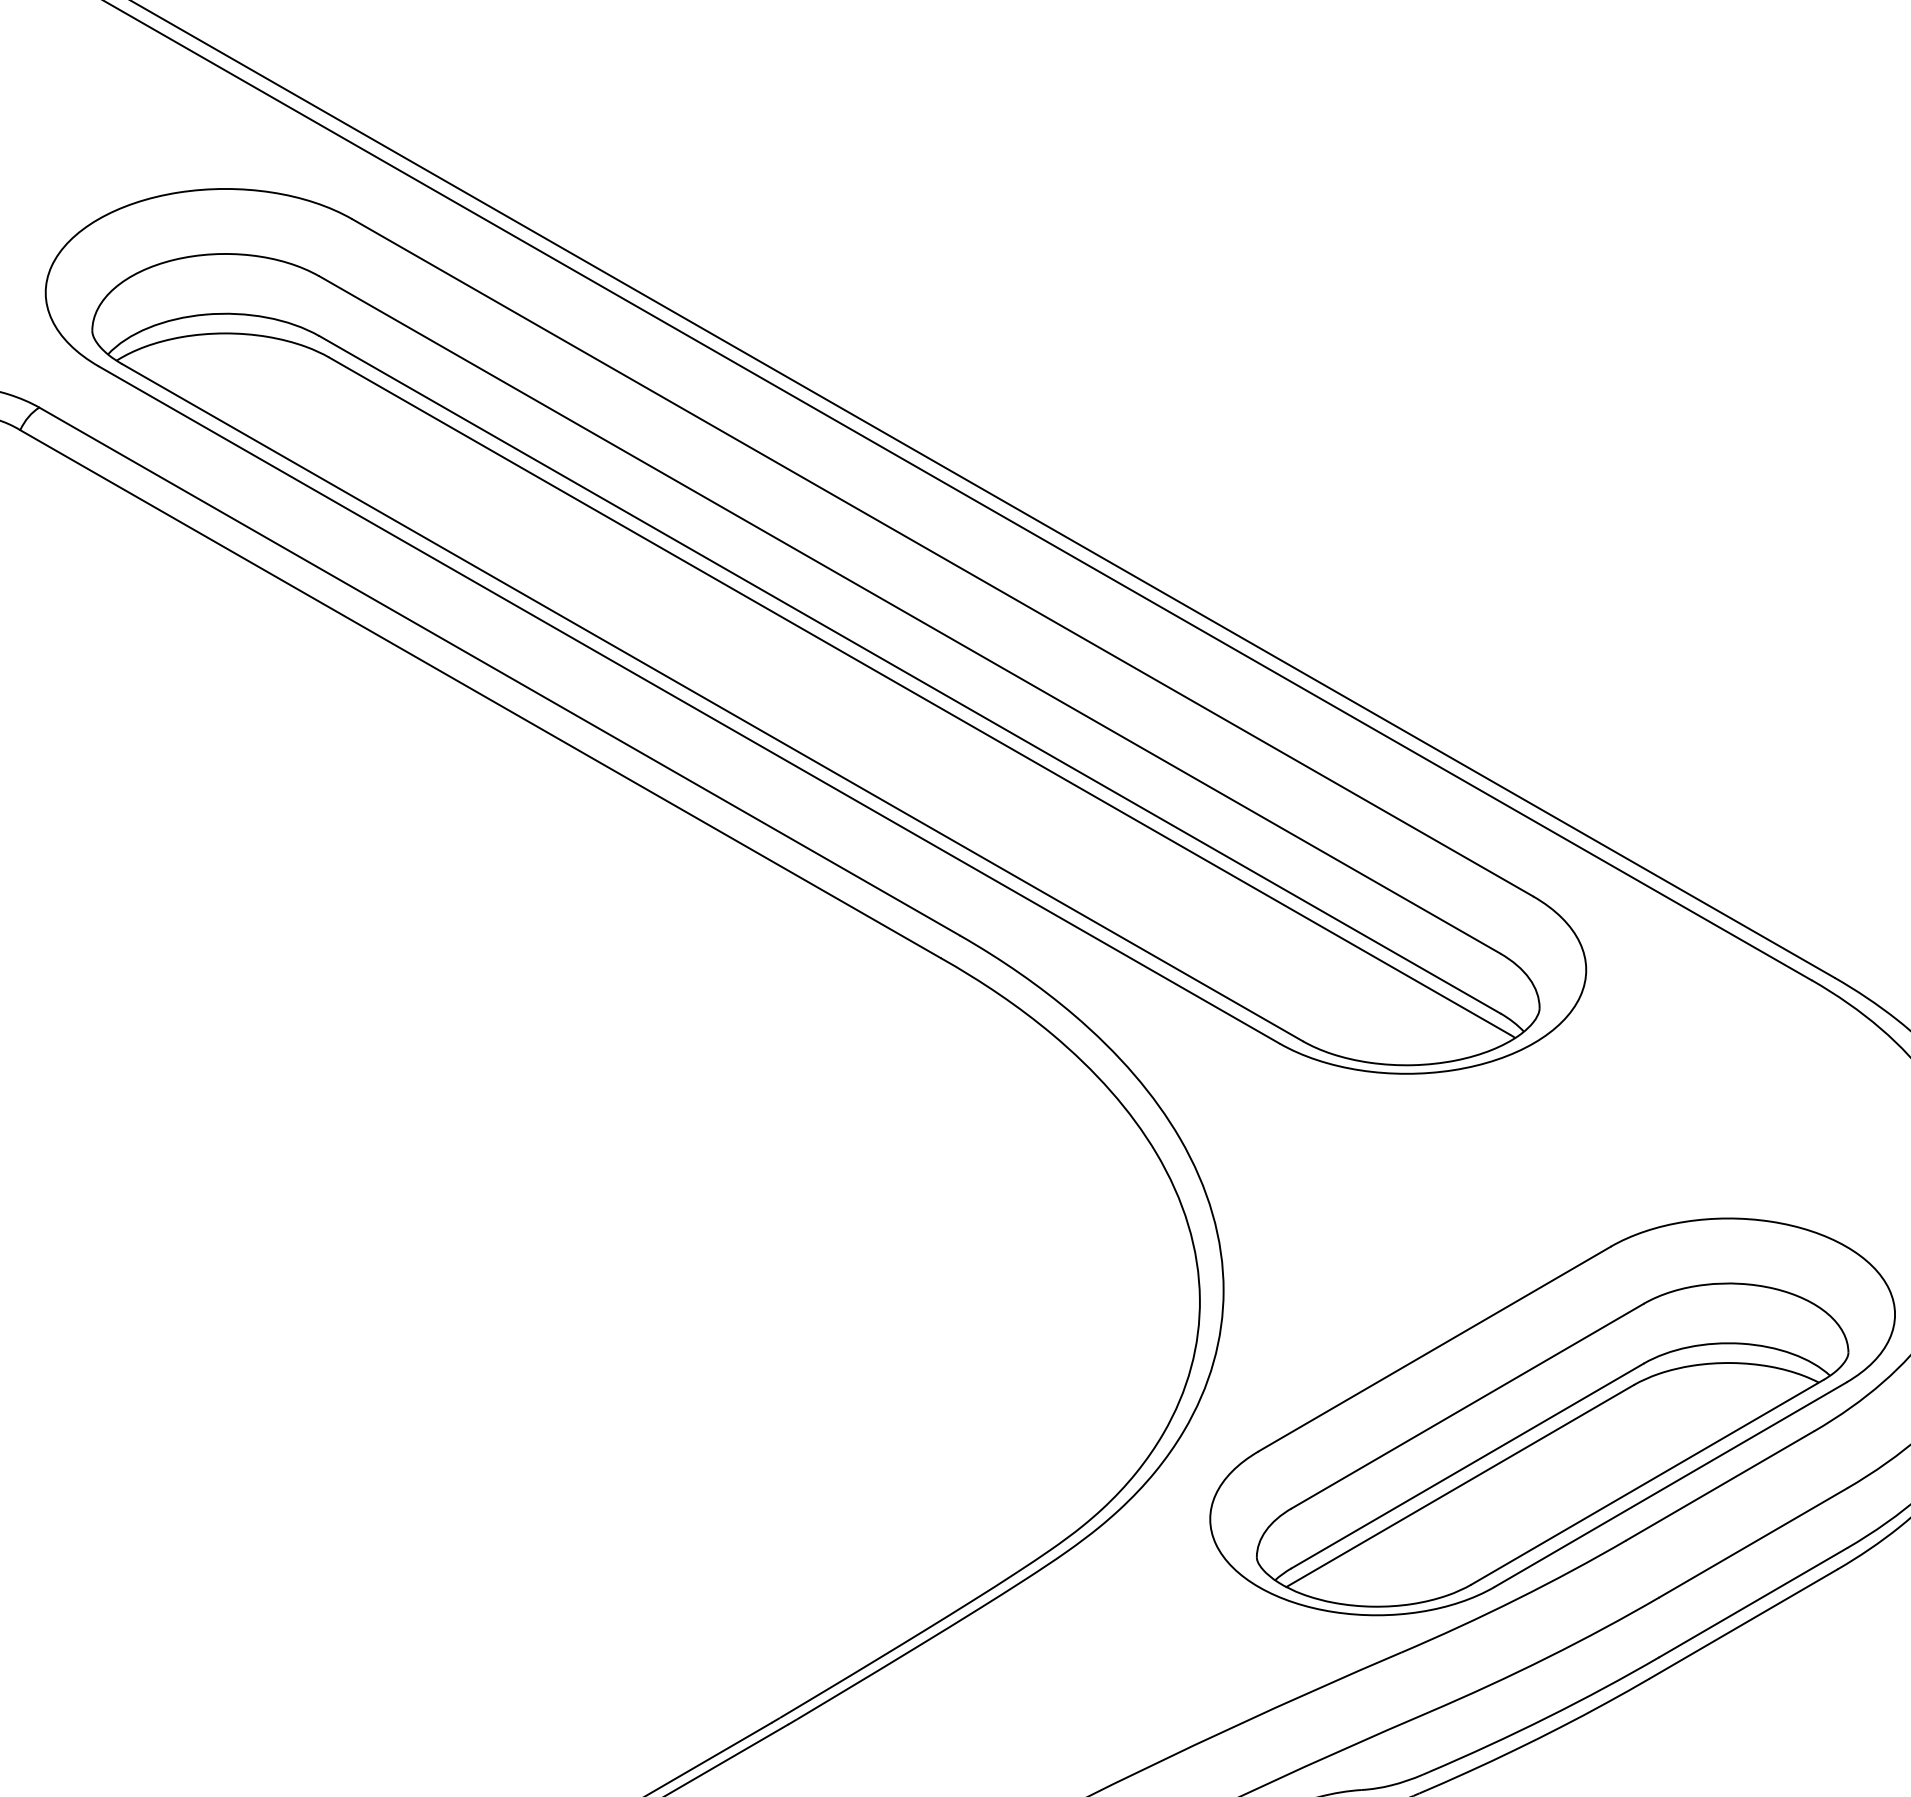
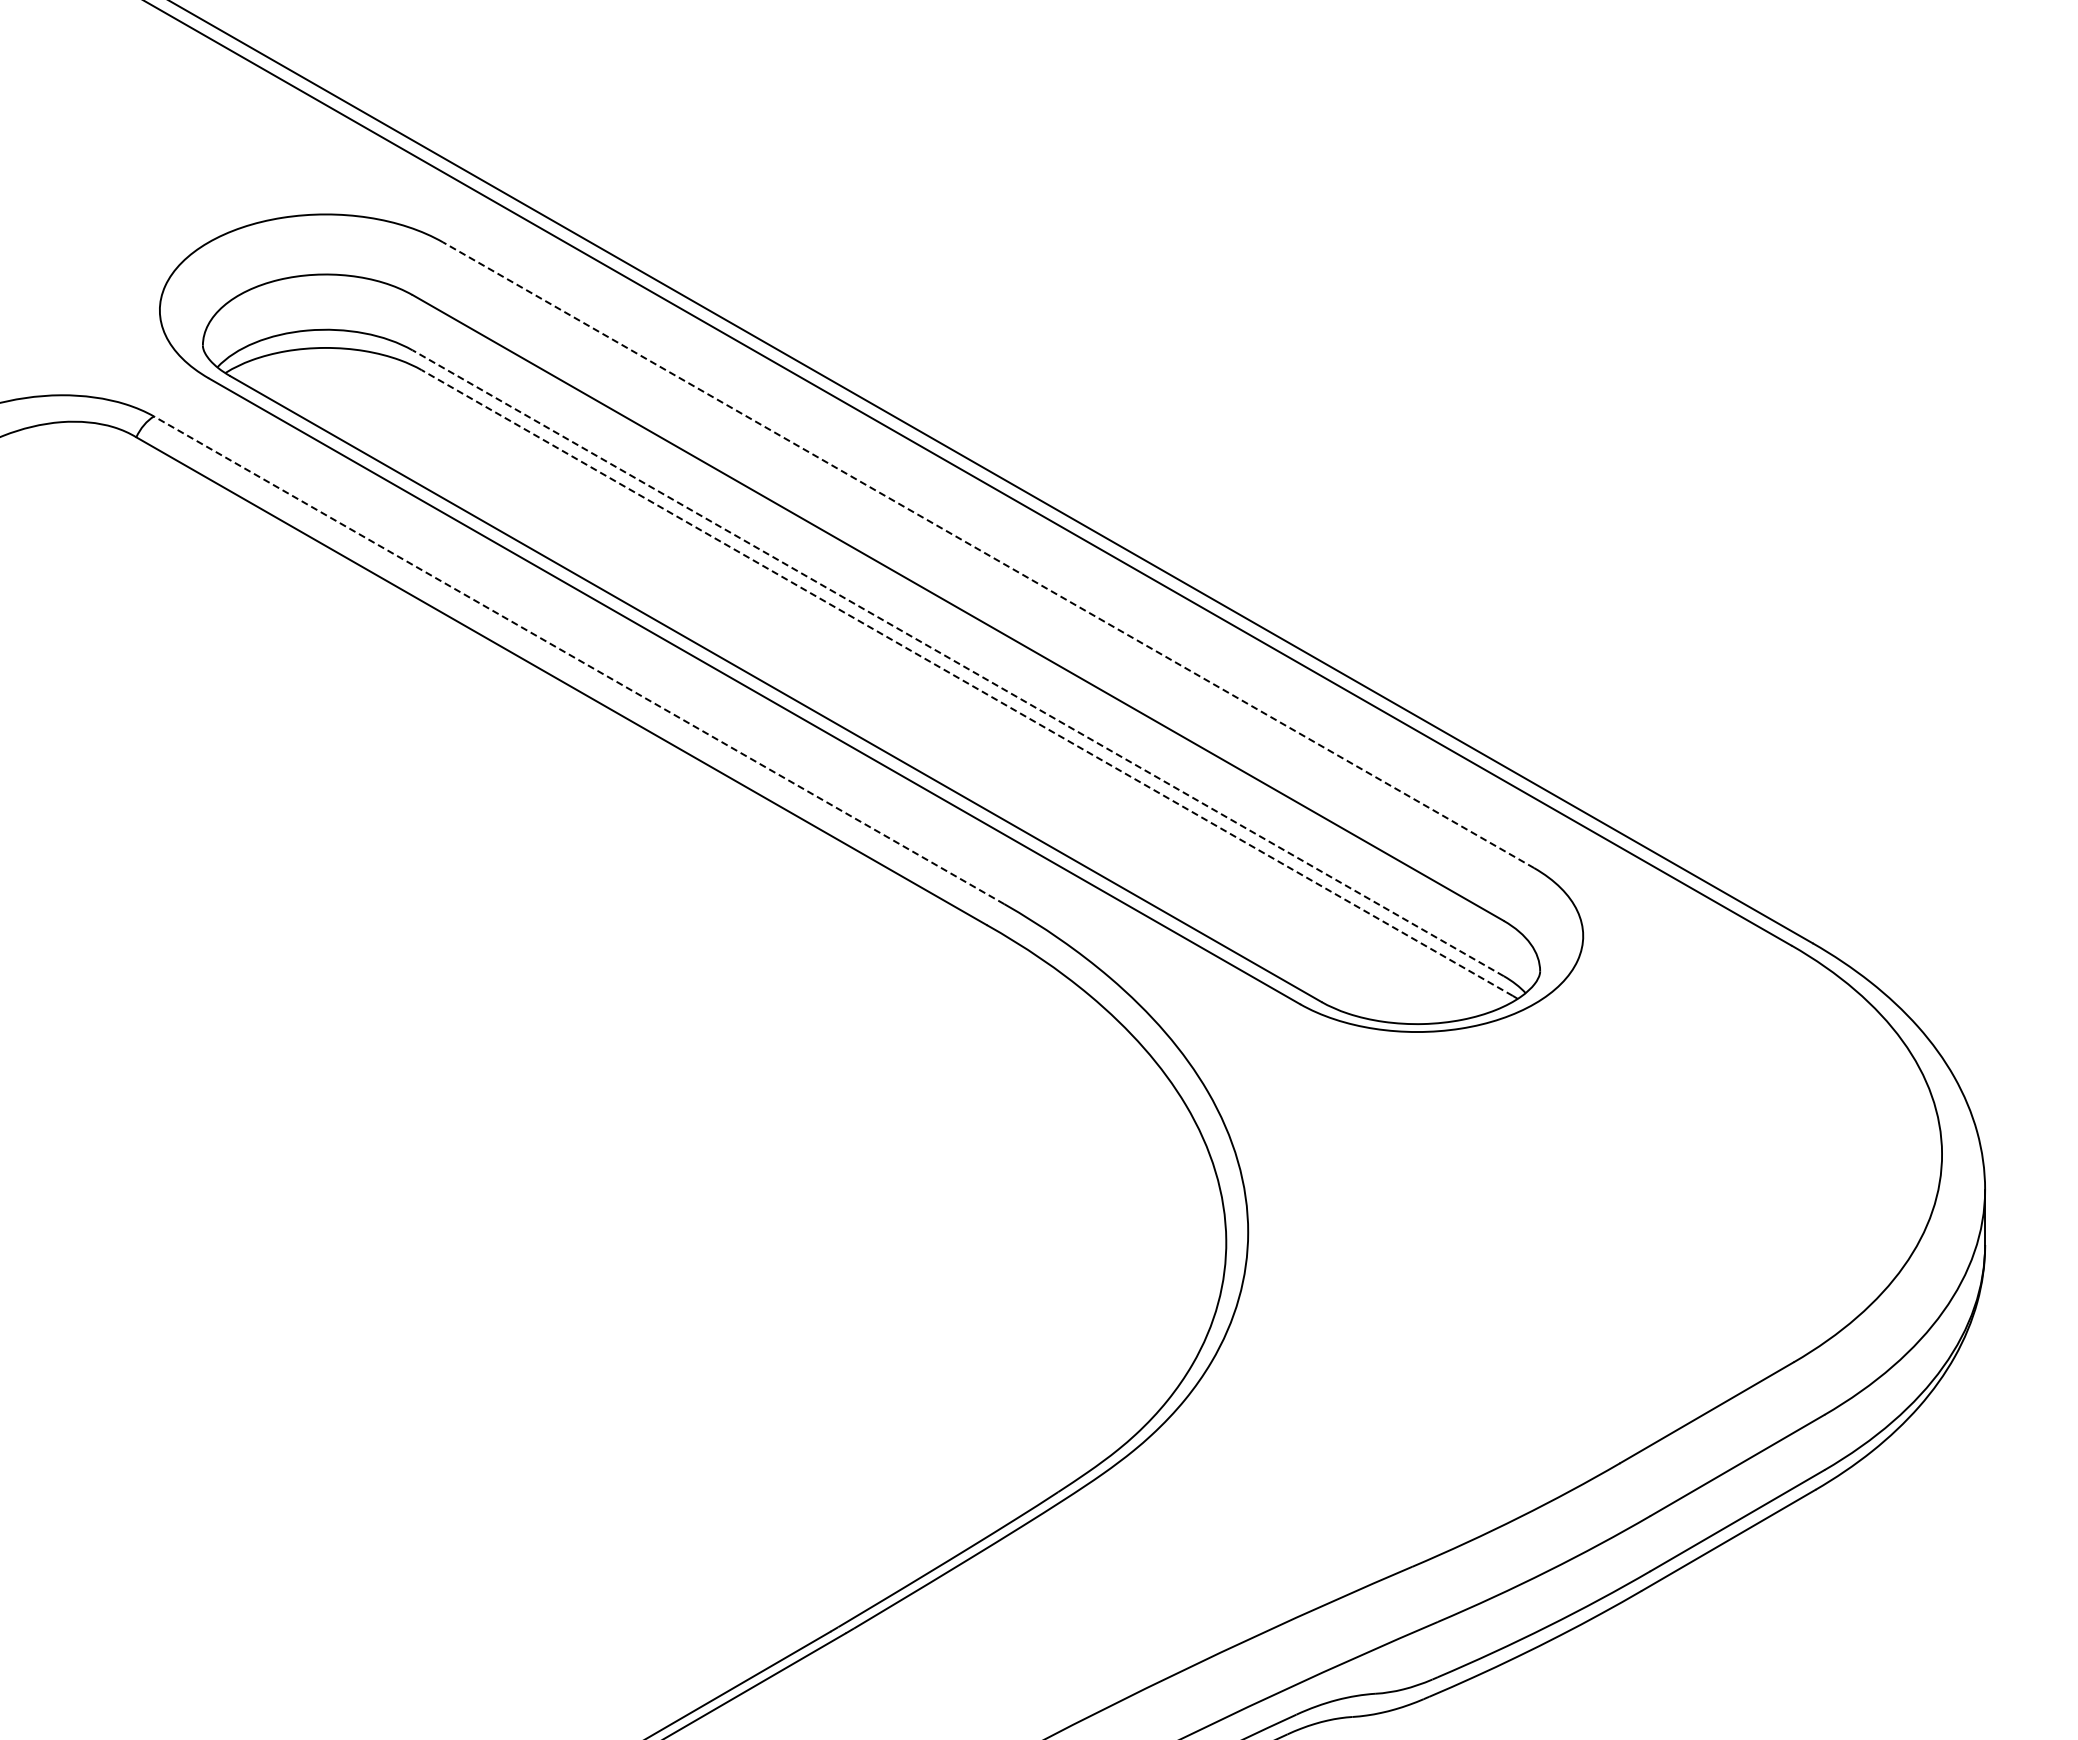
line: (942, 558) -> (988, 555), solid -> dashed
line: (498, 671) -> (578, 660), solid -> dashed
line: (910, 674) -> (958, 663), solid -> dashed
line: (919, 695) -> (967, 682), solid -> dashed
part: (1552, 1416) -> (1552, 1348), removed

